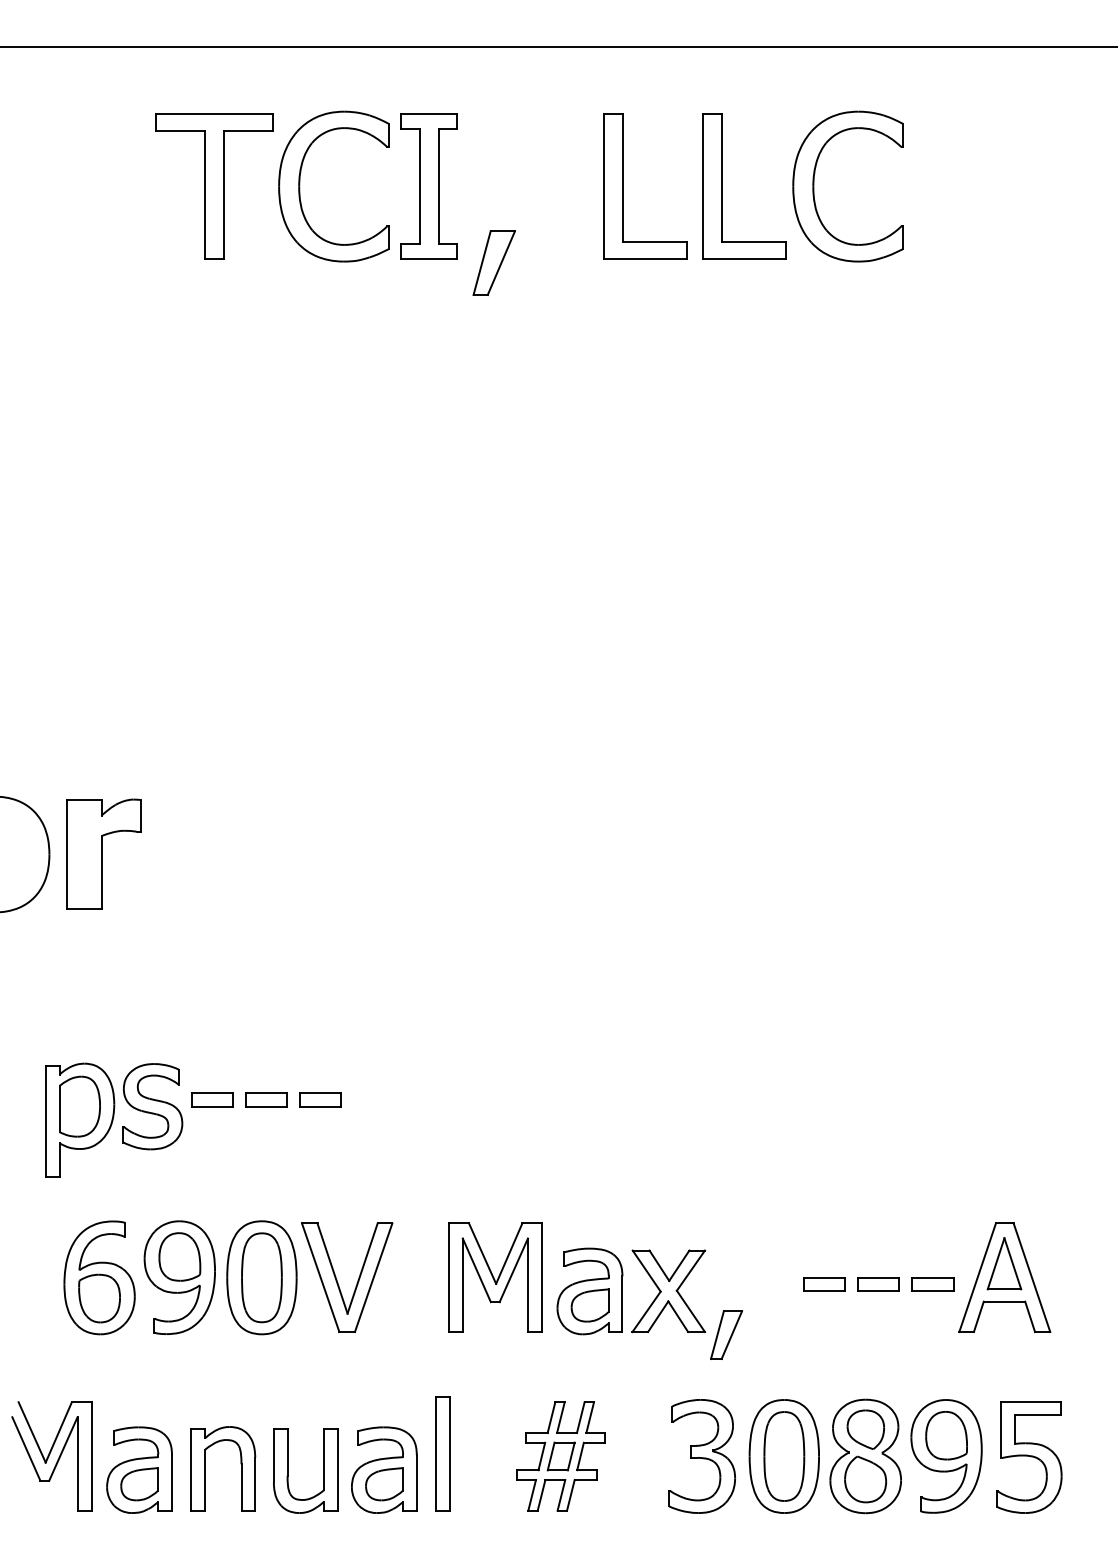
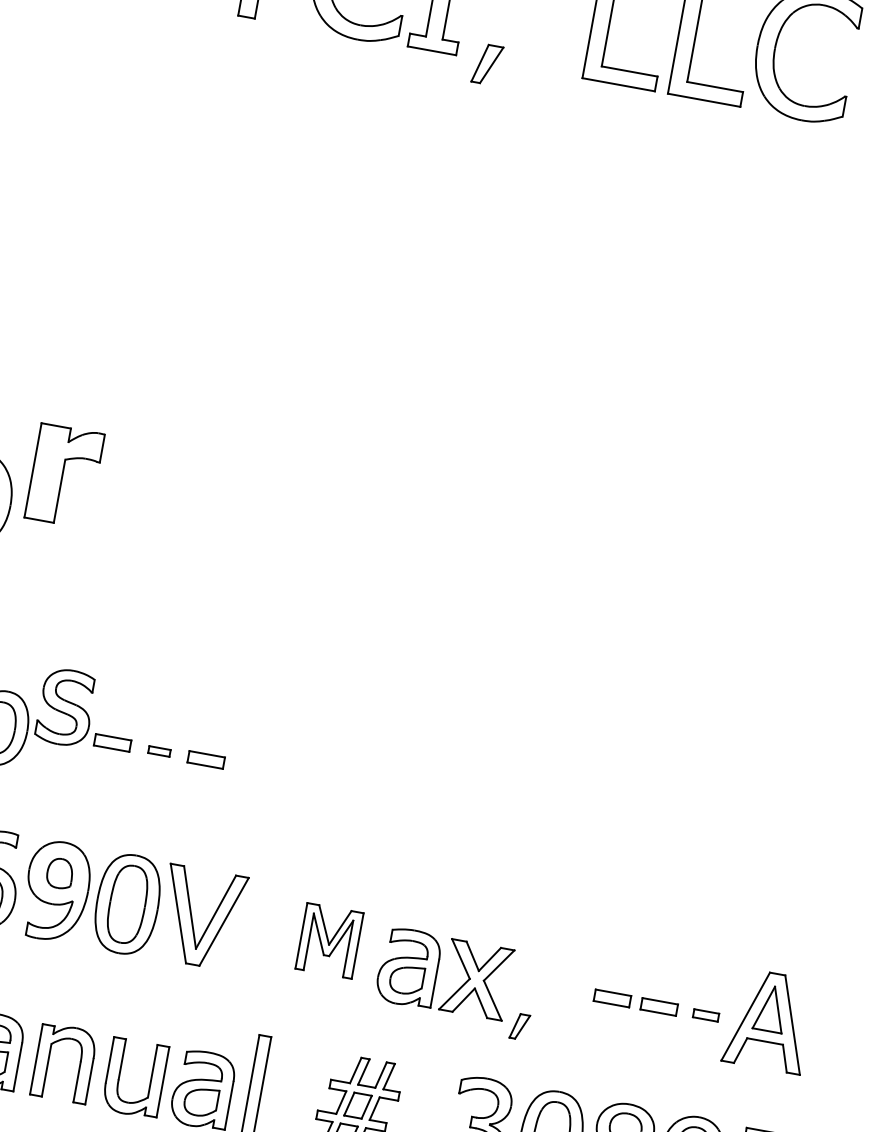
part: (493, 262) -> (486, 63), size x0.7
part: (103, 853) -> (64, 475), moved
part: (266, 1099) -> (159, 751), size x0.6
part: (152, 1106) -> (65, 707), moved
part: (179, 1256) -> (59, 873), size x0.7
part: (495, 1277) -> (329, 940), size x0.7
part: (932, 1284) -> (705, 1015), size x0.7
part: (726, 1334) -> (519, 1026), size x0.6

